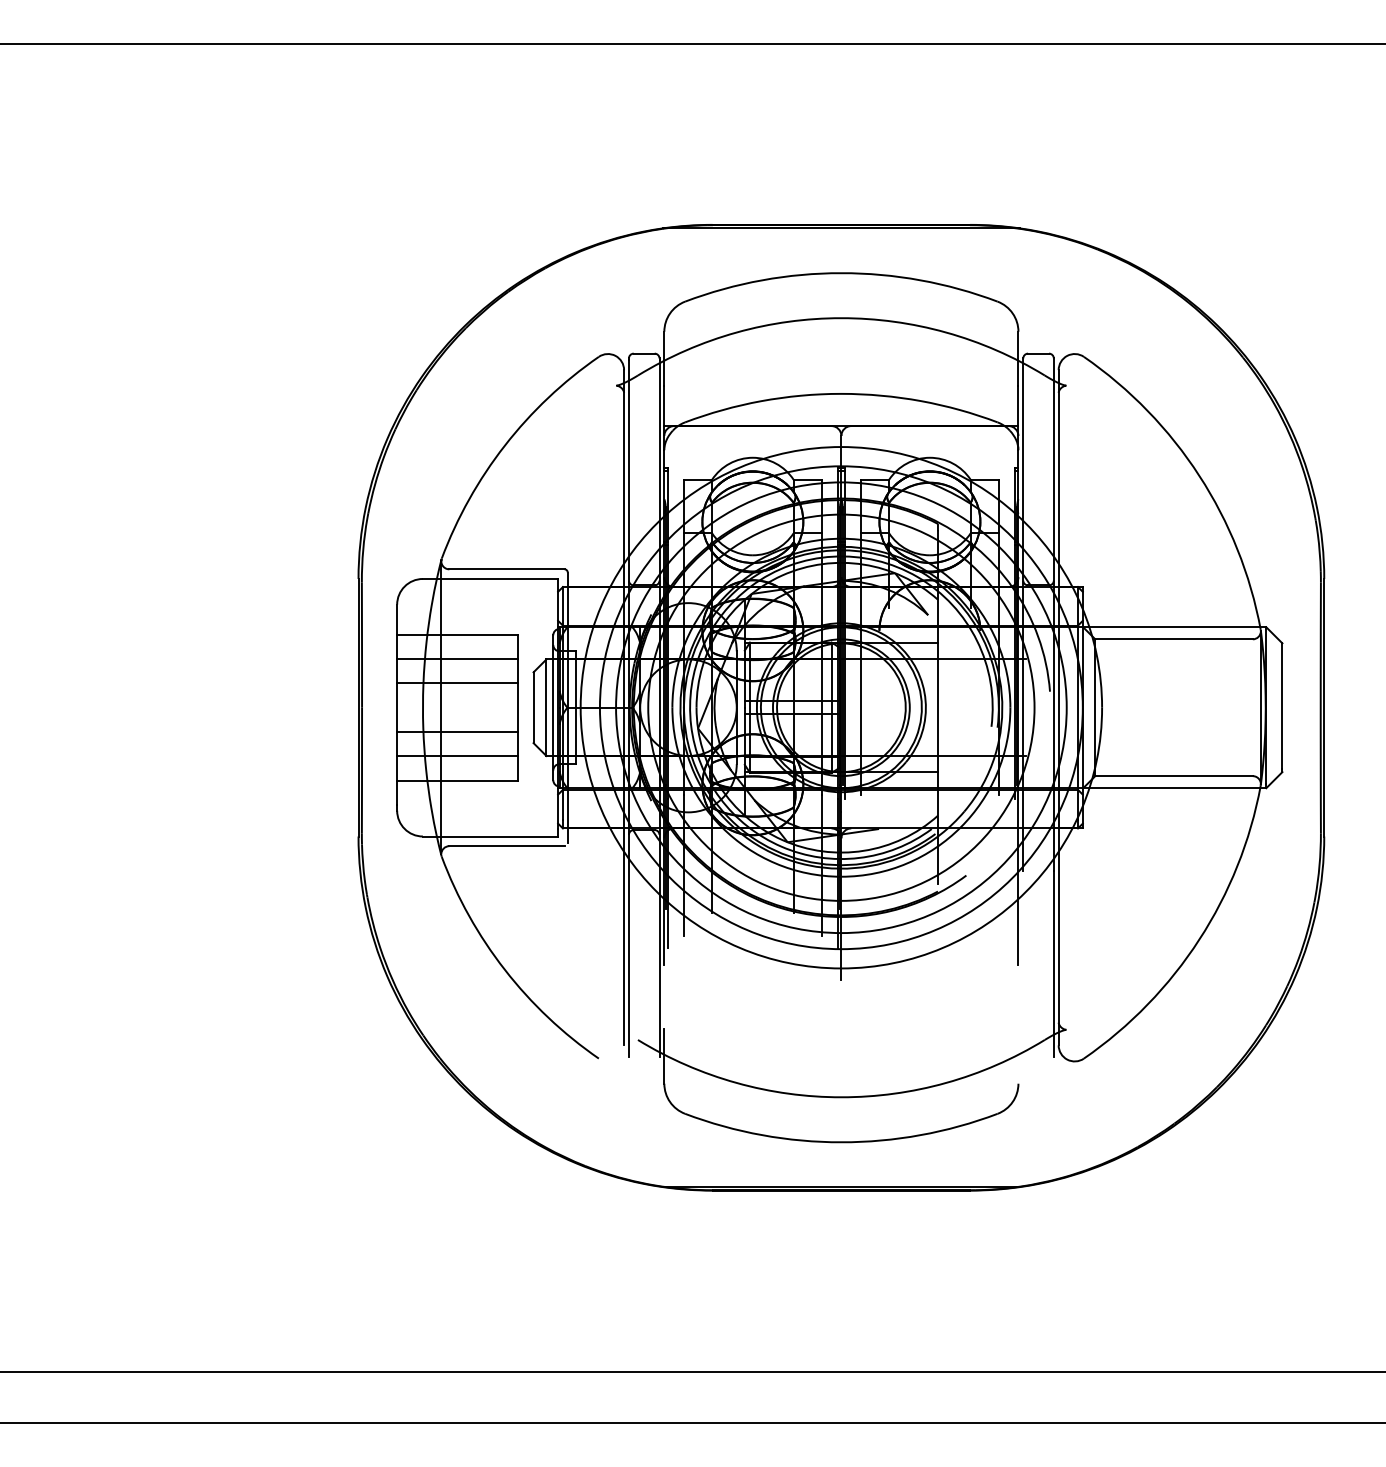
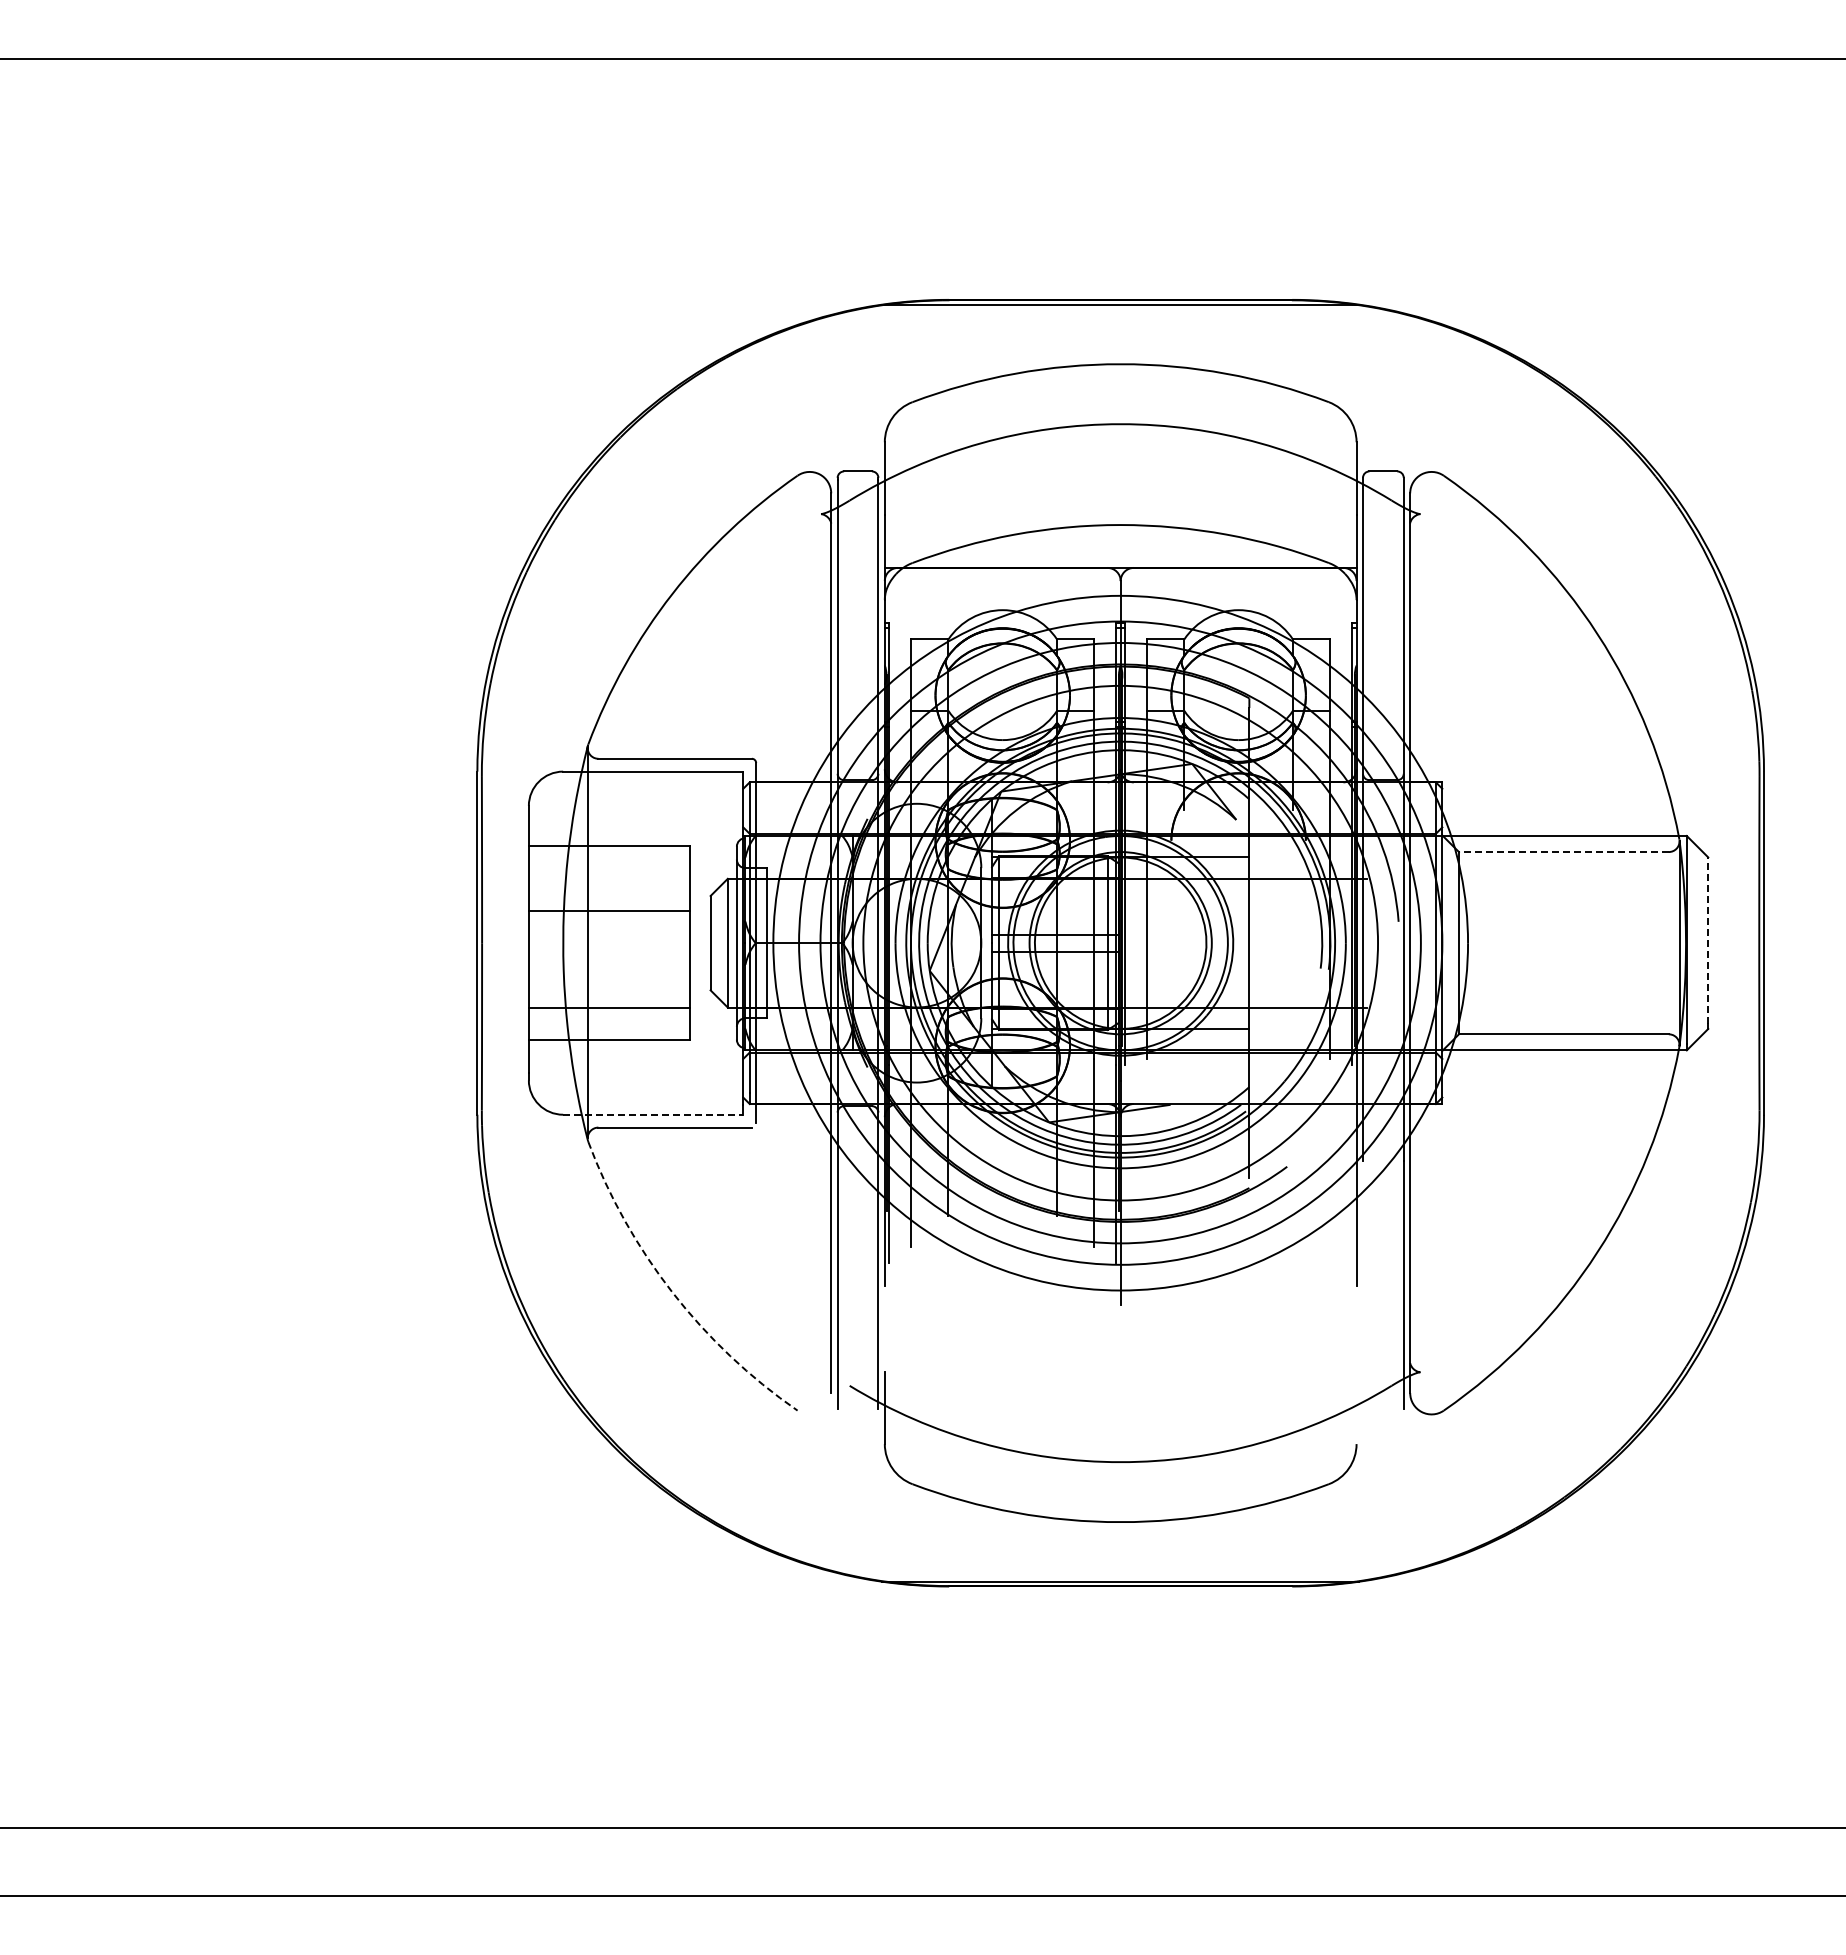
line: (1173, 639) -> (1563, 852), solid -> dashed
line: (456, 659) -> (608, 878), removed
line: (1282, 705) -> (1708, 940), solid -> dashed
line: (456, 731) -> (608, 975), removed
line: (490, 836) -> (653, 1114), solid -> dashed
arc: (504, 969) -> (672, 1292), solid -> dashed

